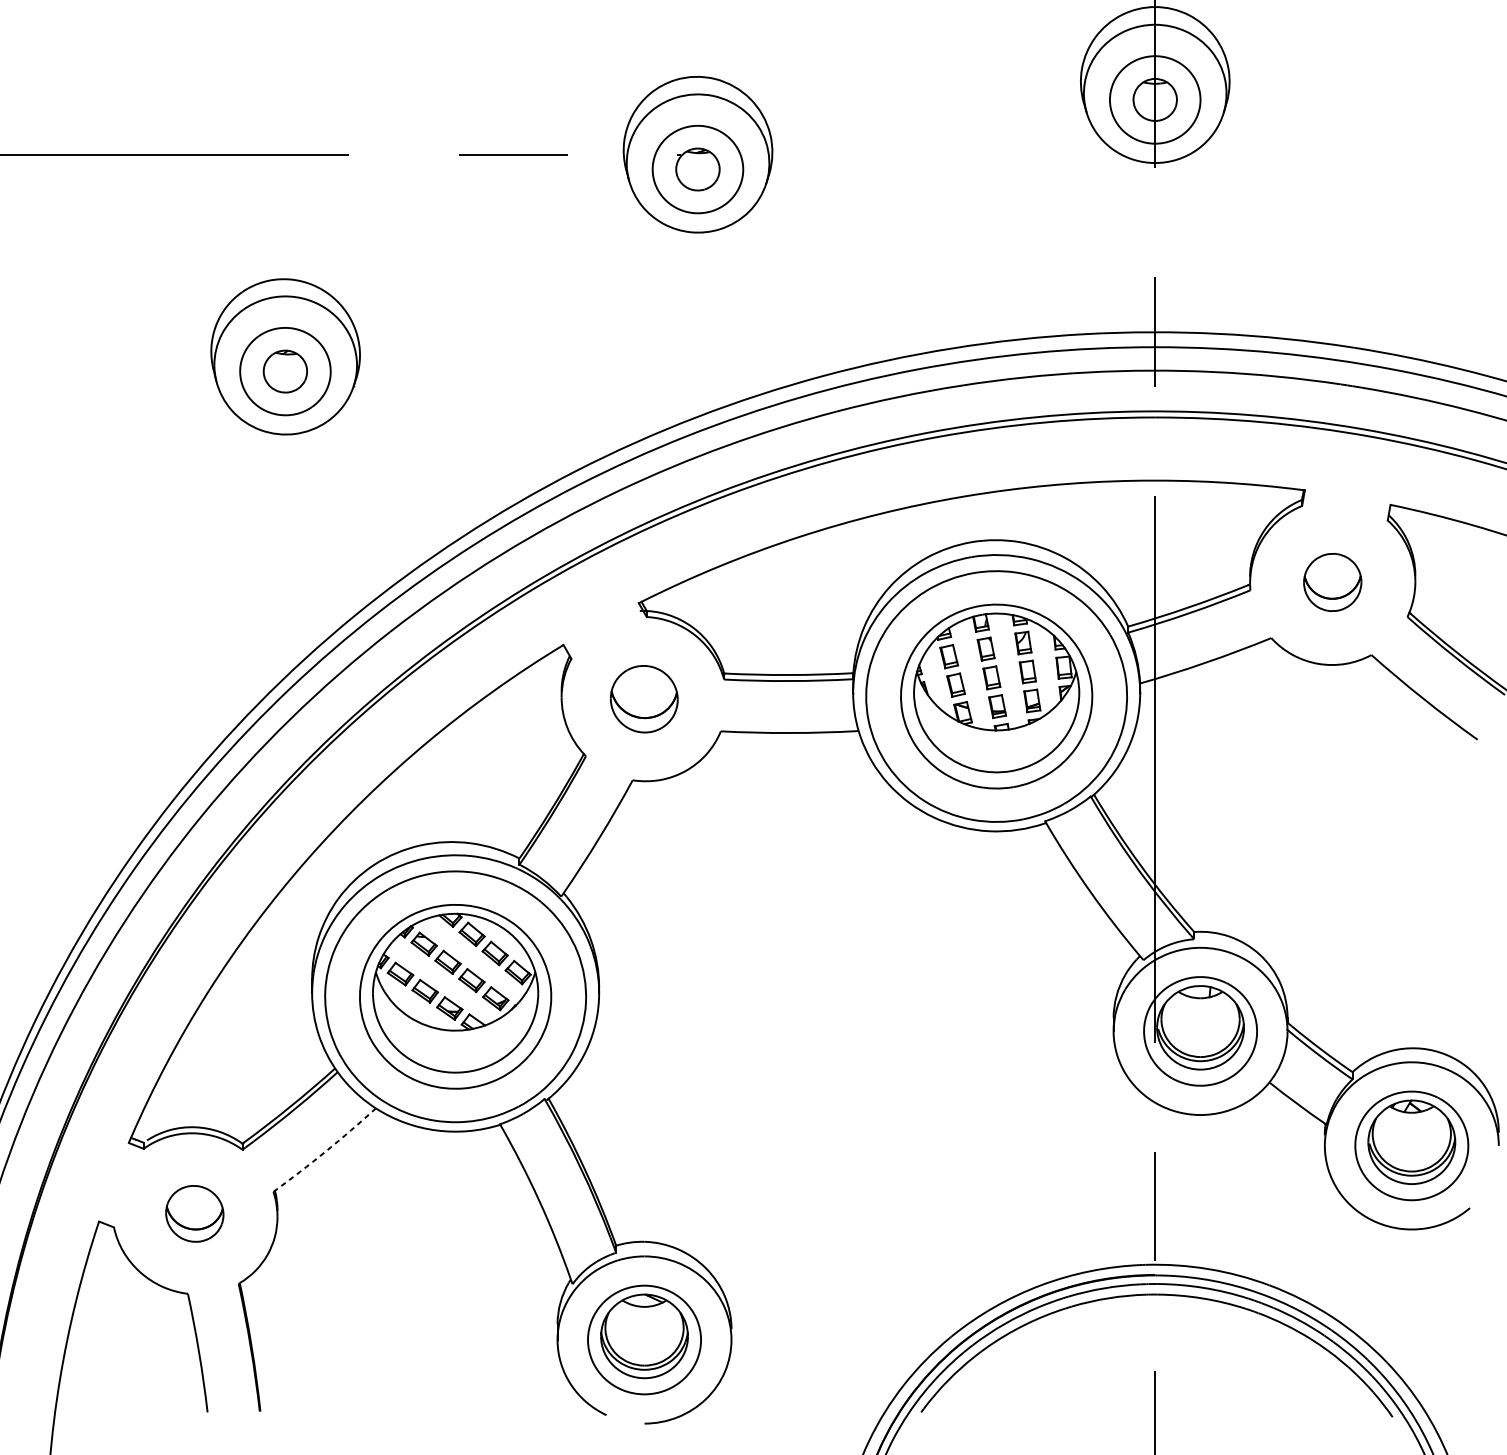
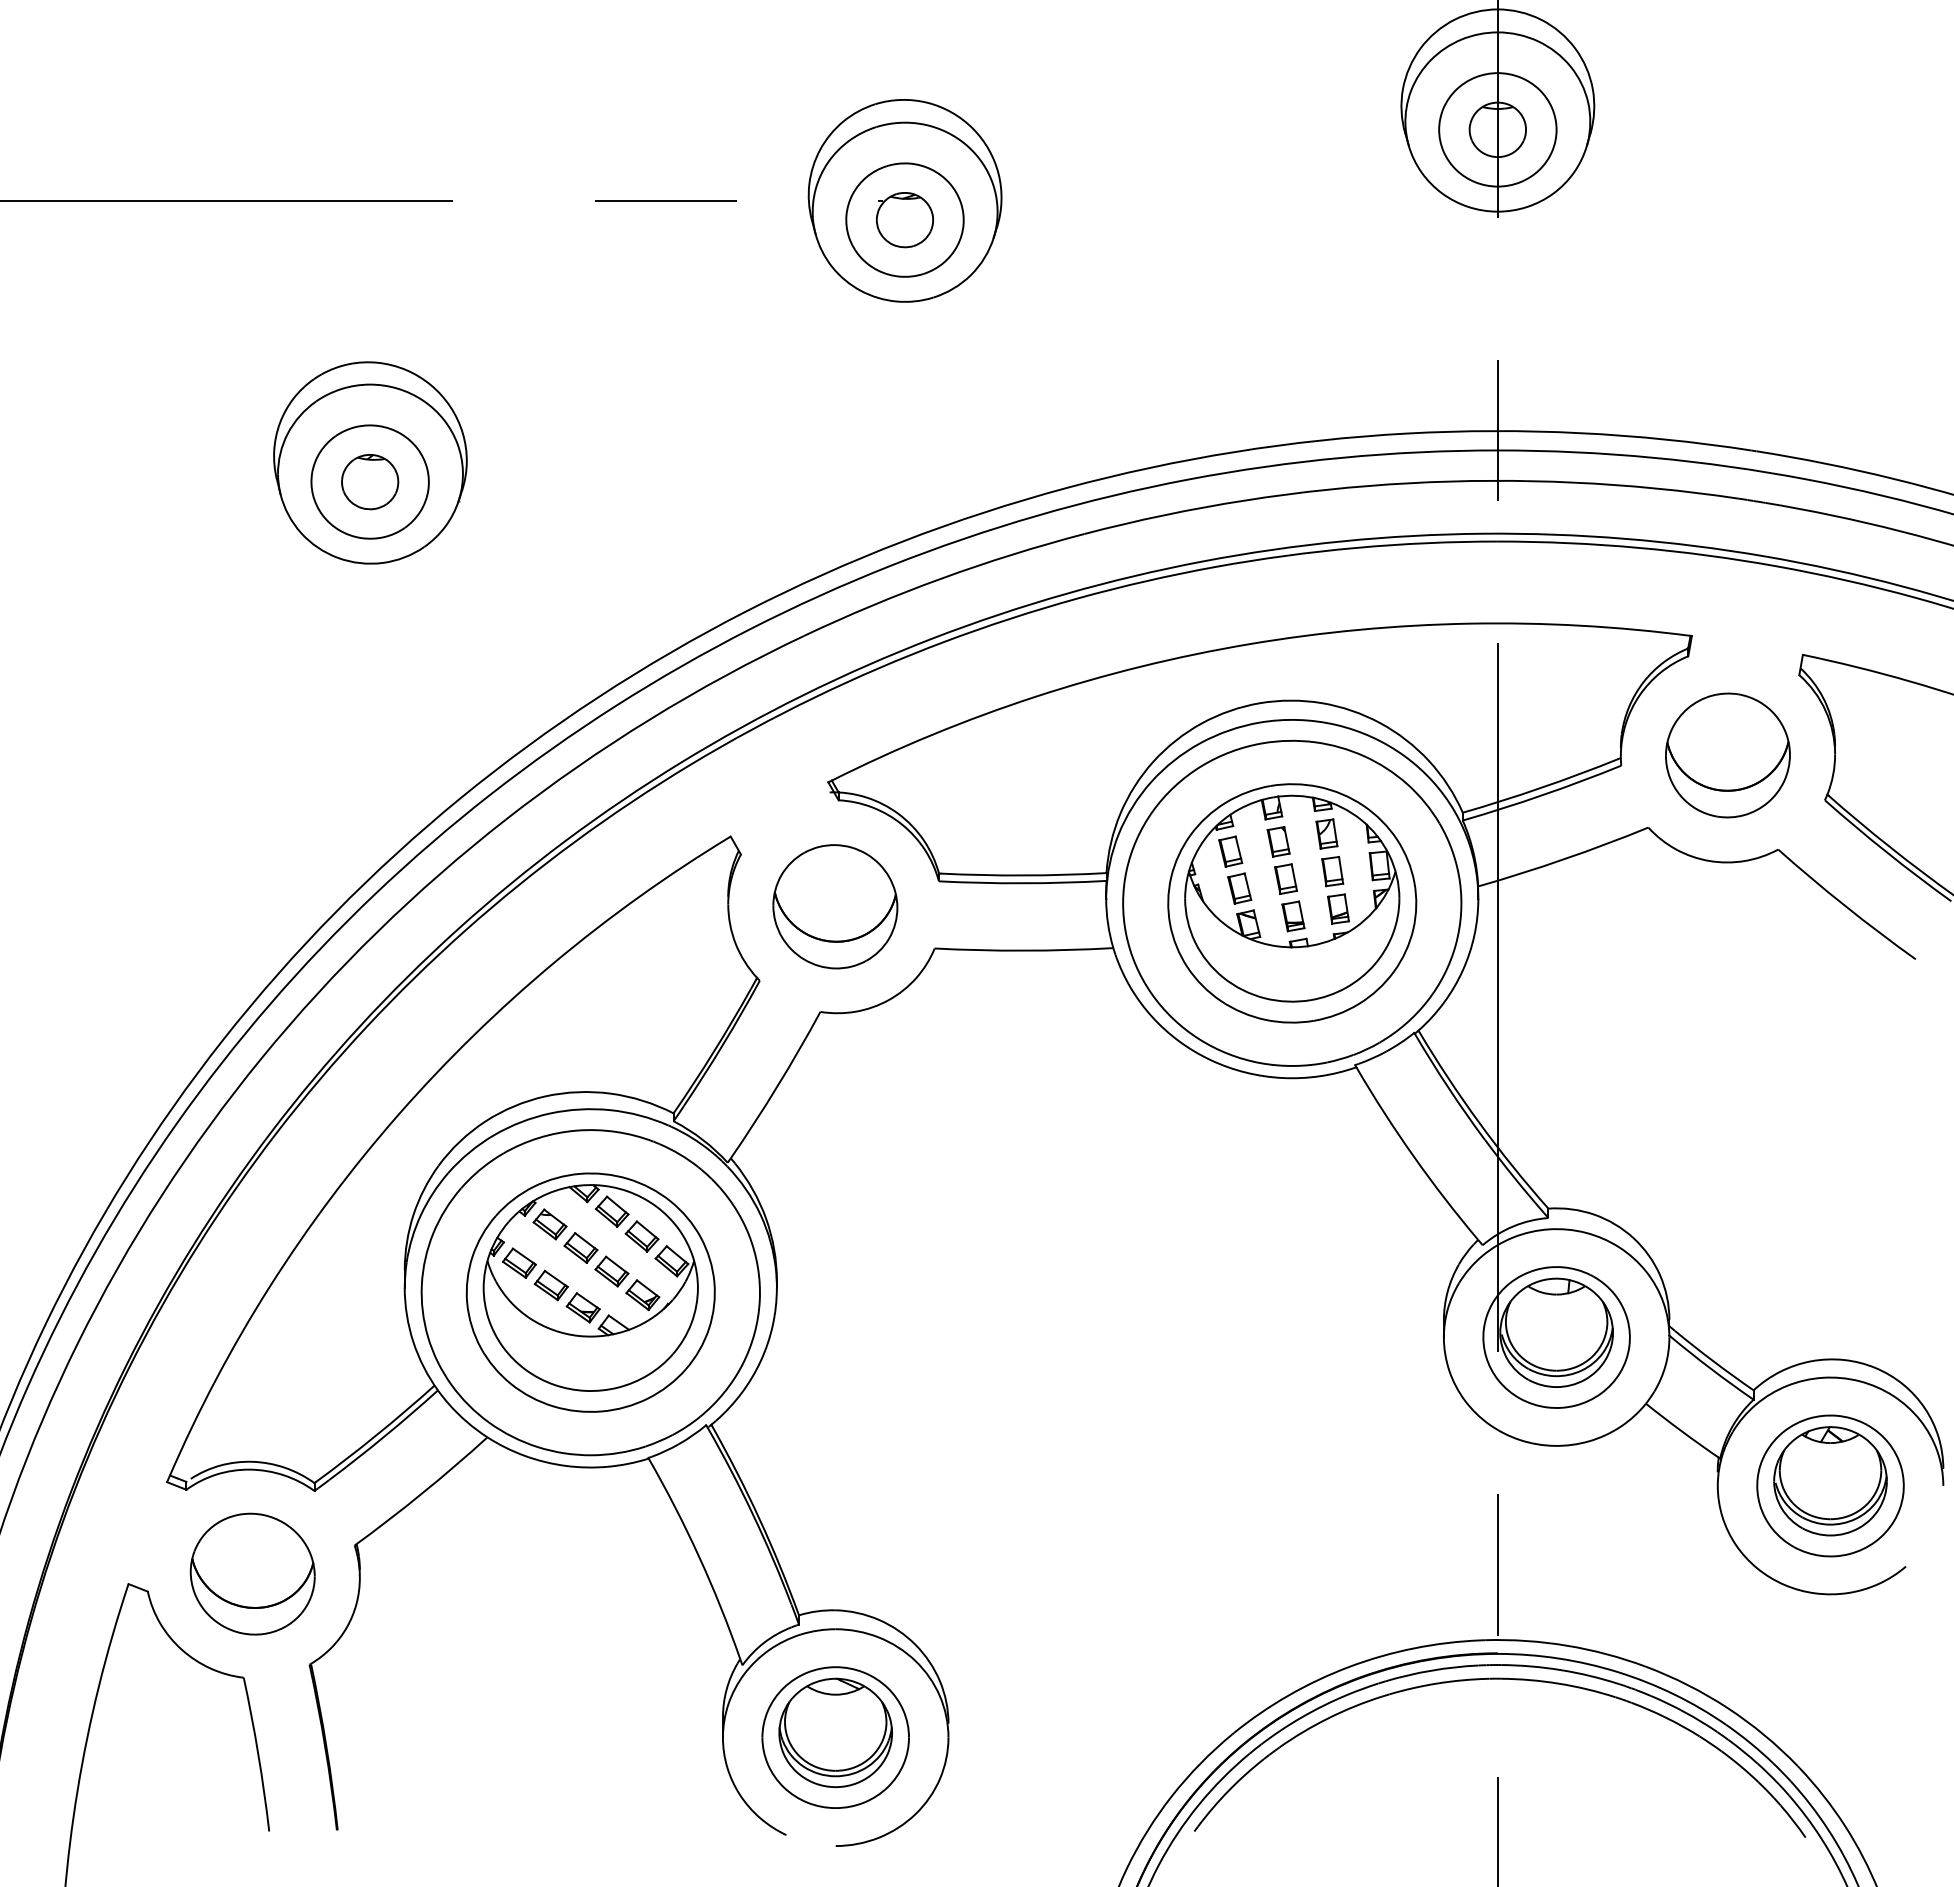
part: (1332, 582) -> (1727, 755), size x1.67
part: (644, 698) -> (835, 906), size x1.43
arc: (325, 1151) -> (422, 1493), dashed -> solid
part: (194, 1213) -> (252, 1573), size x1.67

